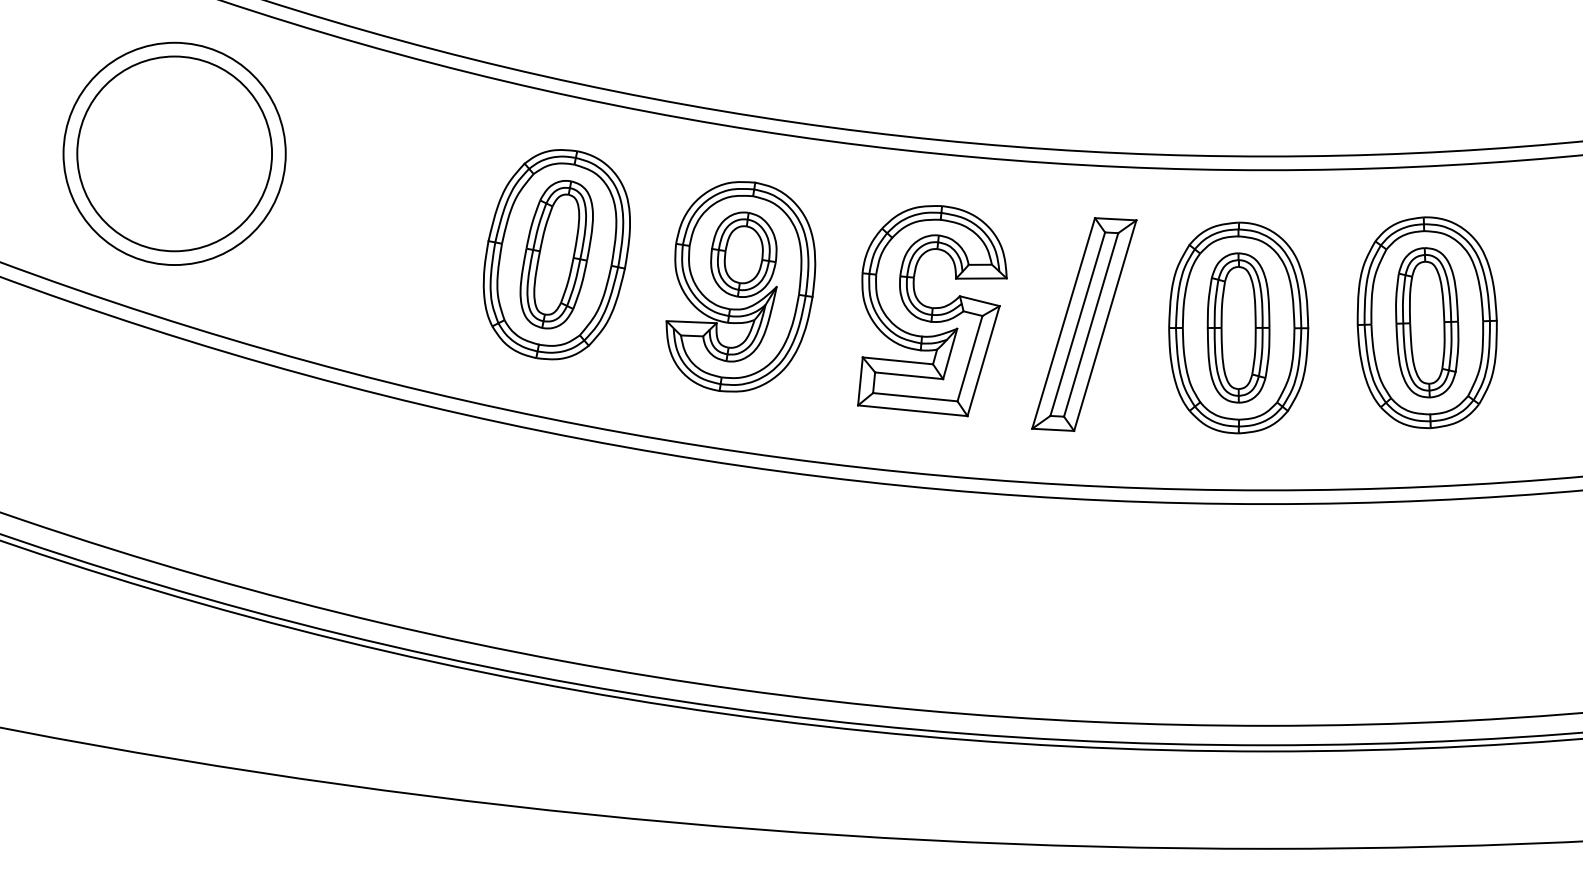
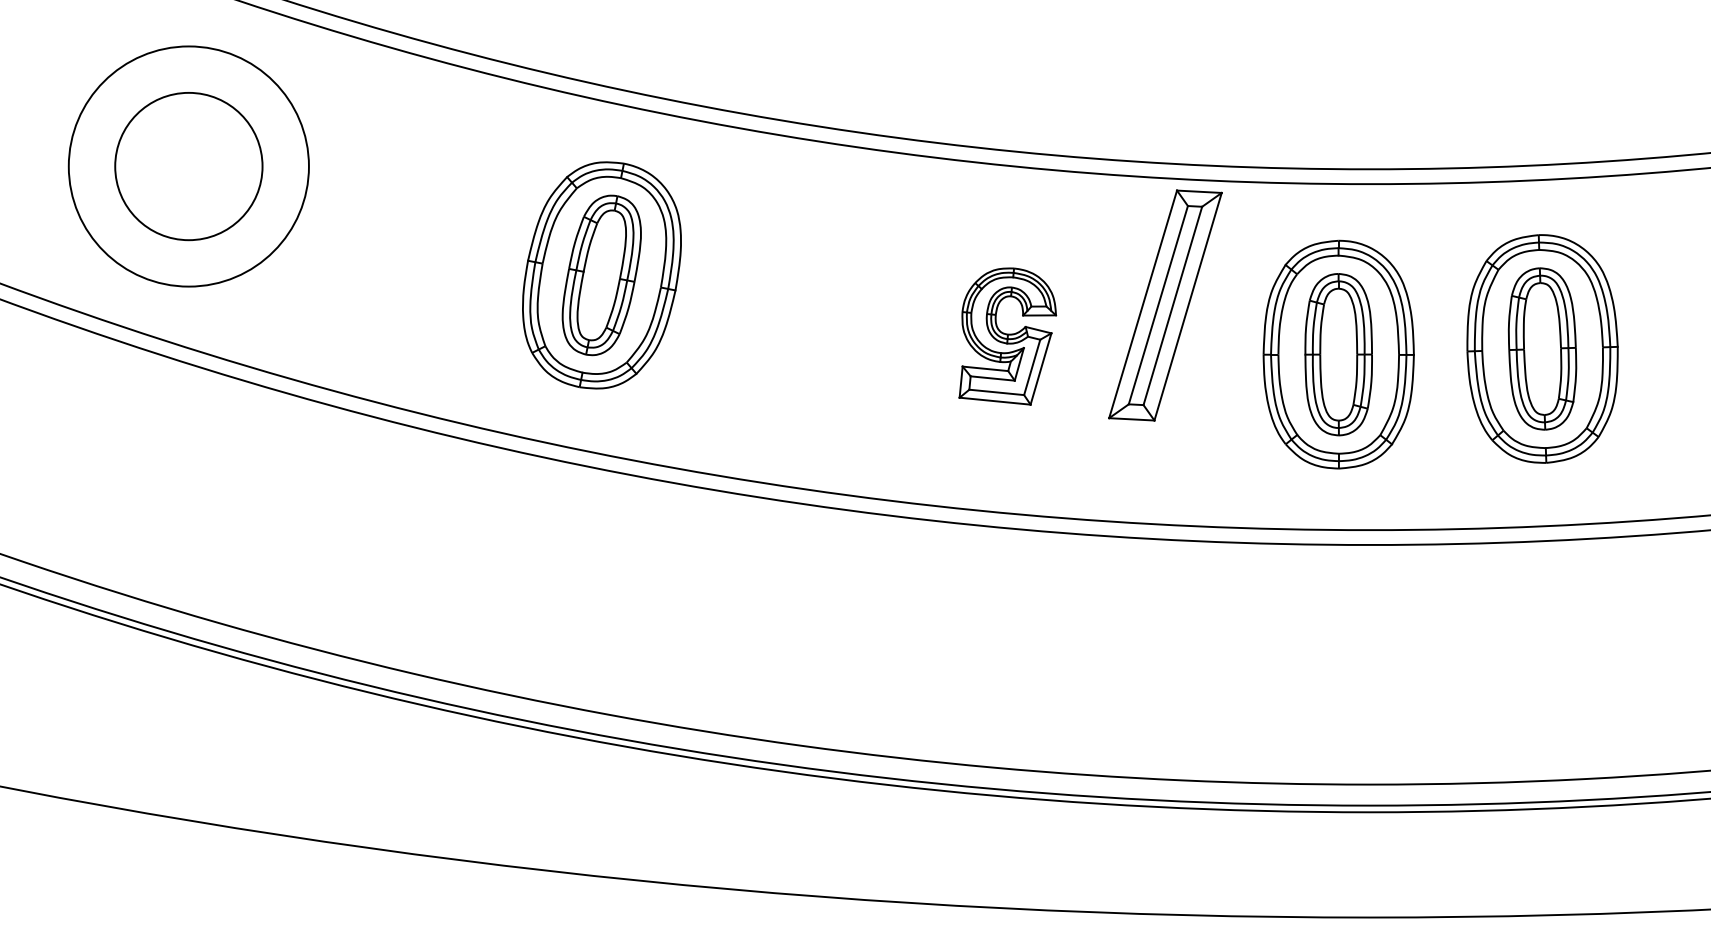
circle: (174, 153) -> (188, 166), size x0.7
part: (740, 286) -> (800, 309), removed
part: (932, 311) -> (1007, 336), size x0.6
part: (1084, 324) -> (1165, 305), moved

